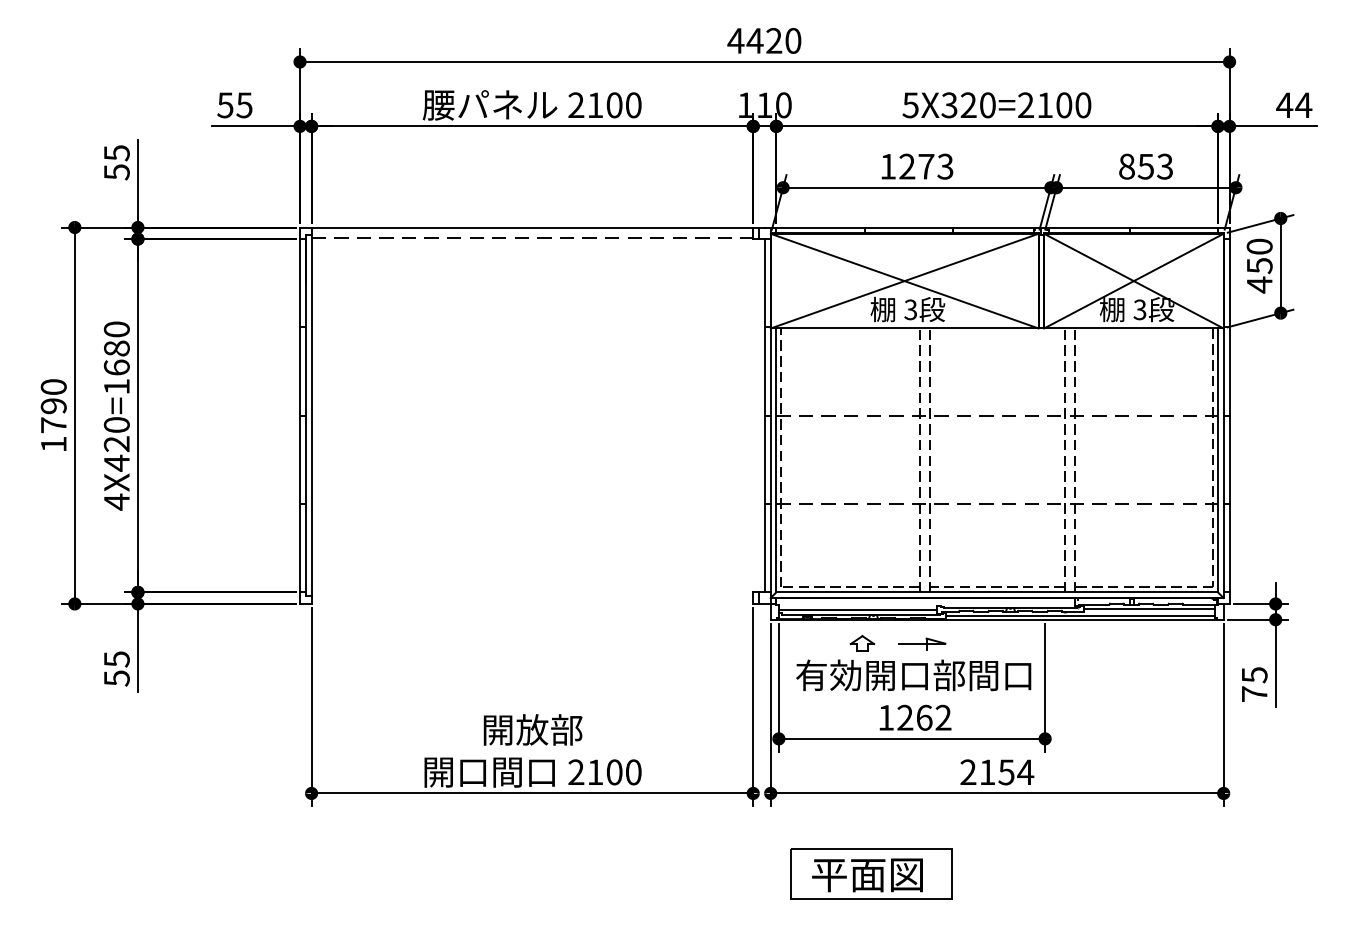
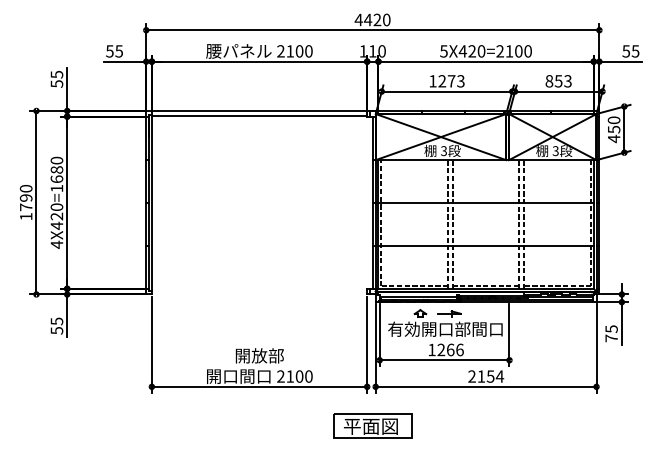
text: (948, 105) -> (462, 51), 5X320=2100 -> 5X420=2100
text: (1293, 105) -> (630, 51), 44 -> 55
line: (532, 238) -> (259, 116), dashed -> solid
line: (997, 415) -> (486, 202), dashed -> solid
line: (997, 503) -> (486, 245), dashed -> solid
text: (942, 716) -> (459, 349), 1262 -> 1266
part: (870, 872) -> (372, 425), moved

